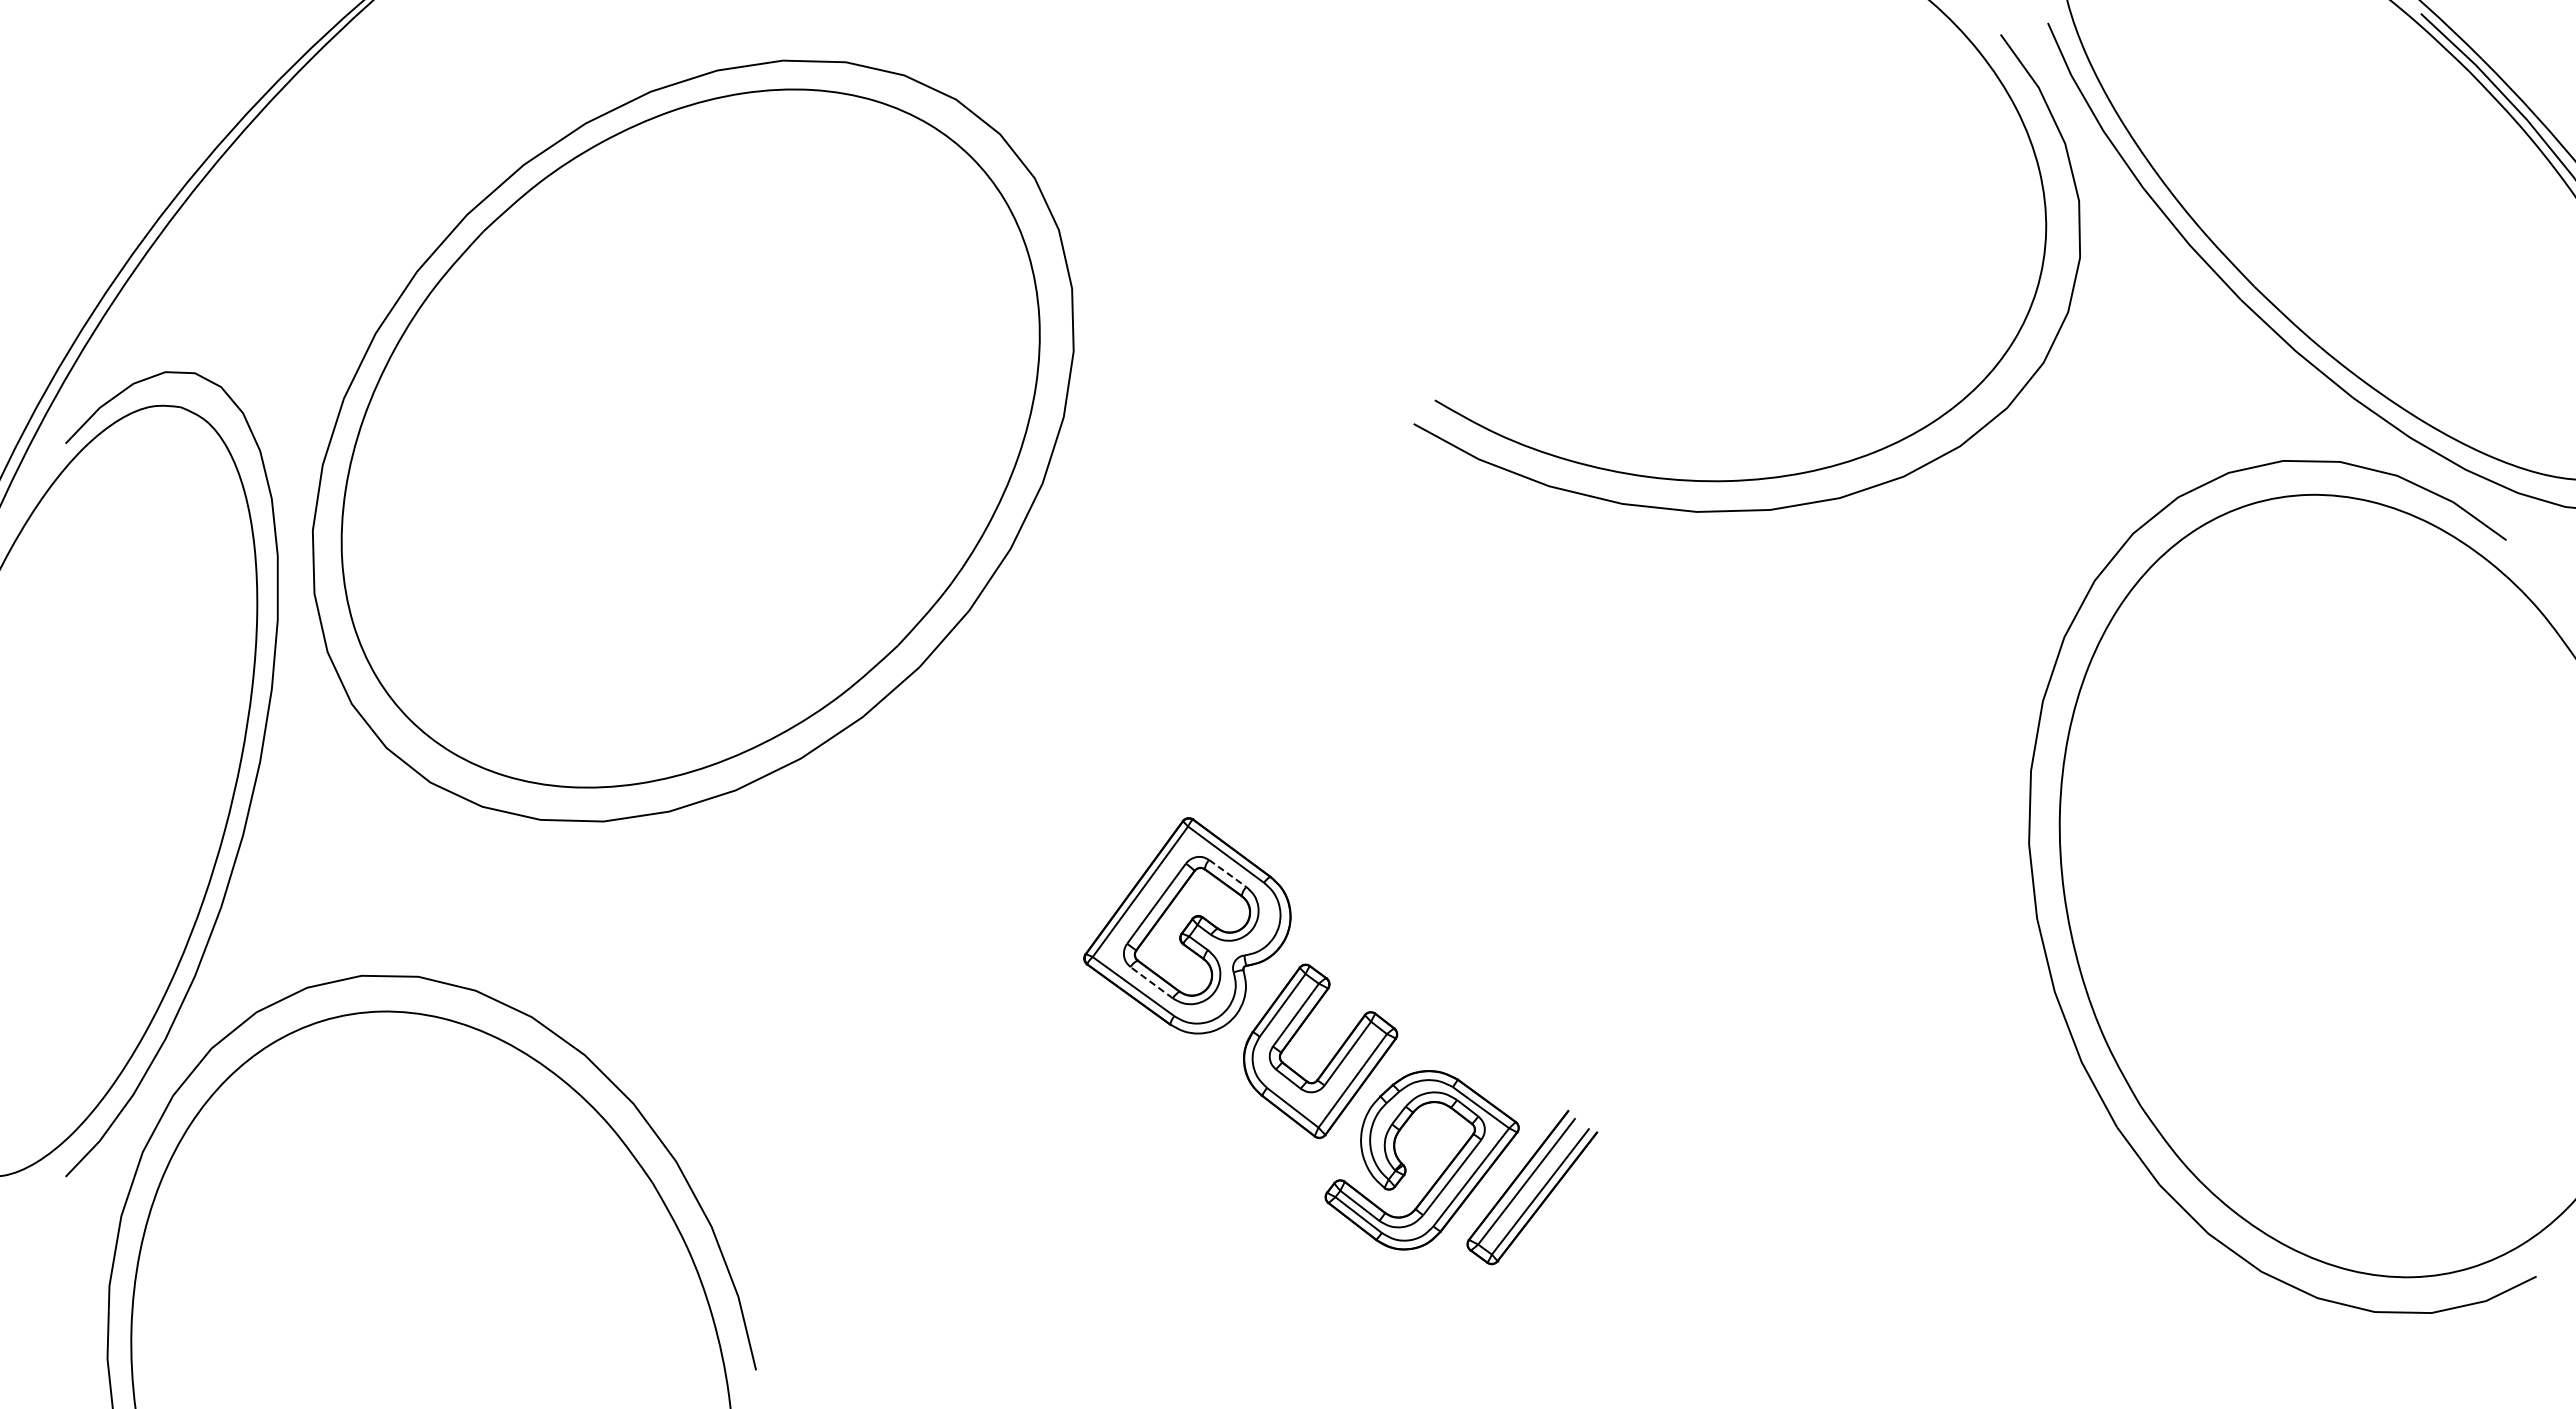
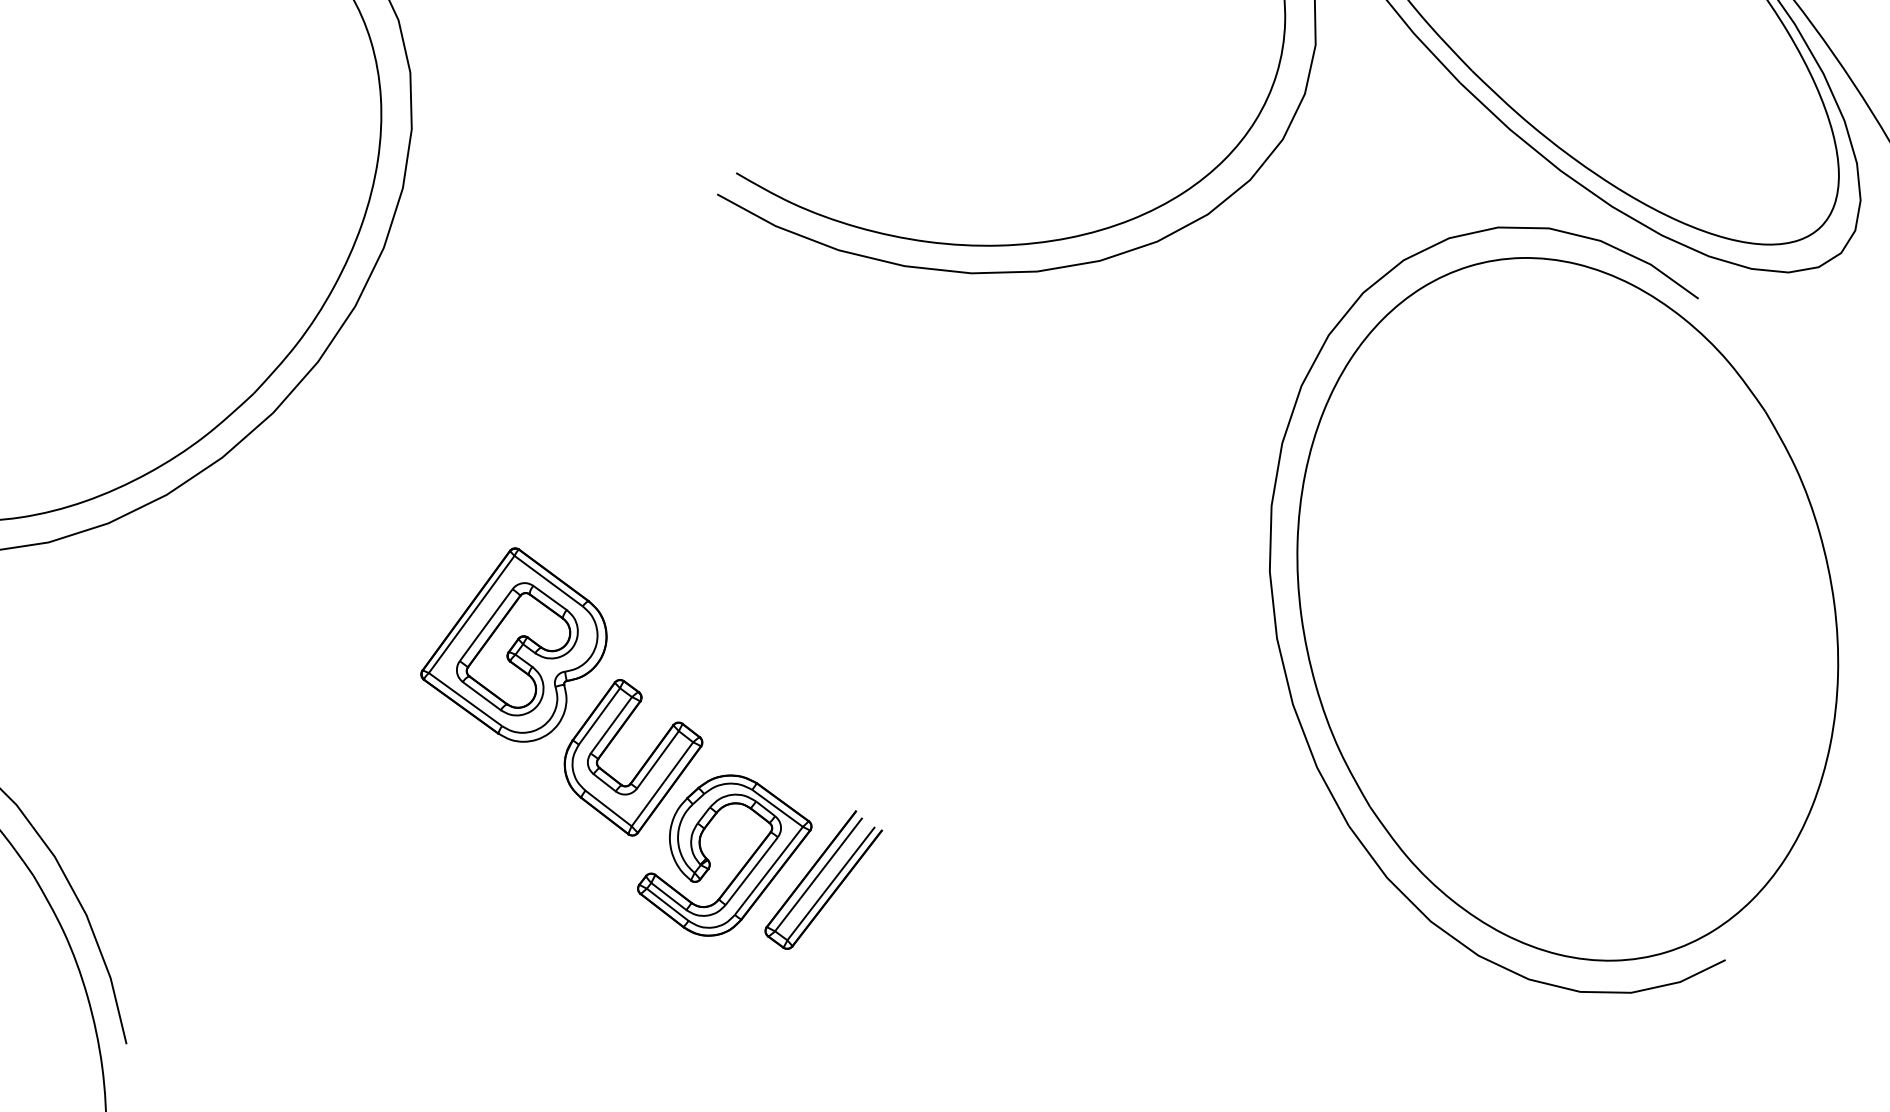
line: (1227, 873) -> (549, 598), dashed -> solid
line: (1151, 982) -> (481, 695), dashed -> solid

